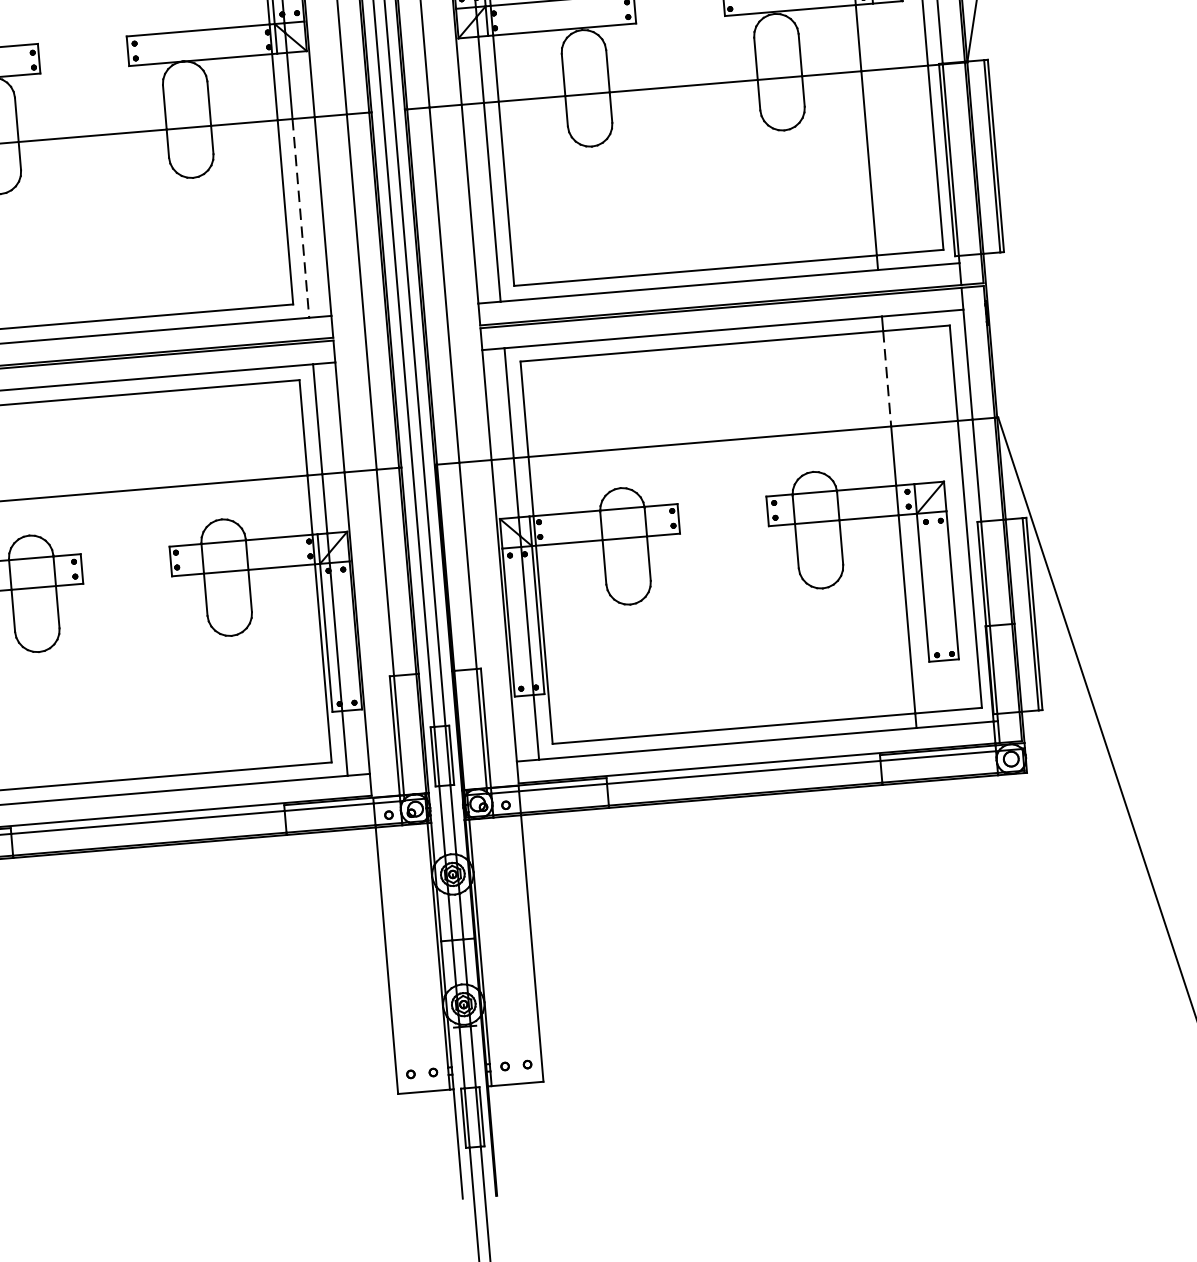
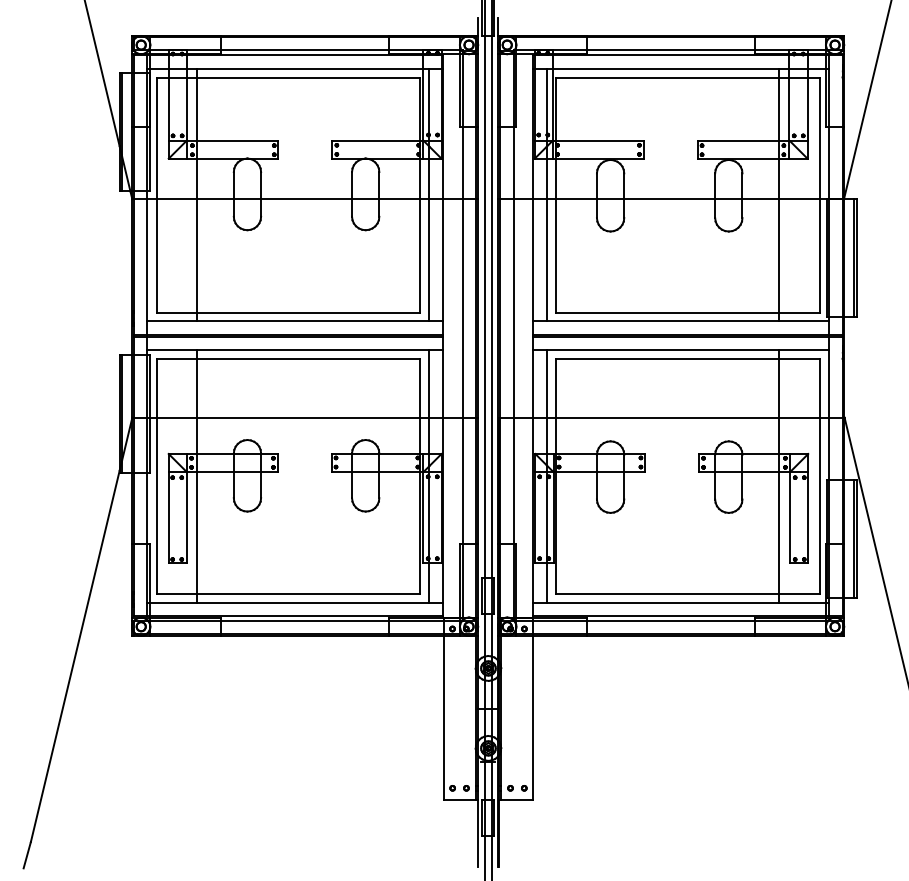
line: (301, 218) -> (429, 260), dashed -> solid
line: (886, 379) -> (778, 388), dashed -> solid

